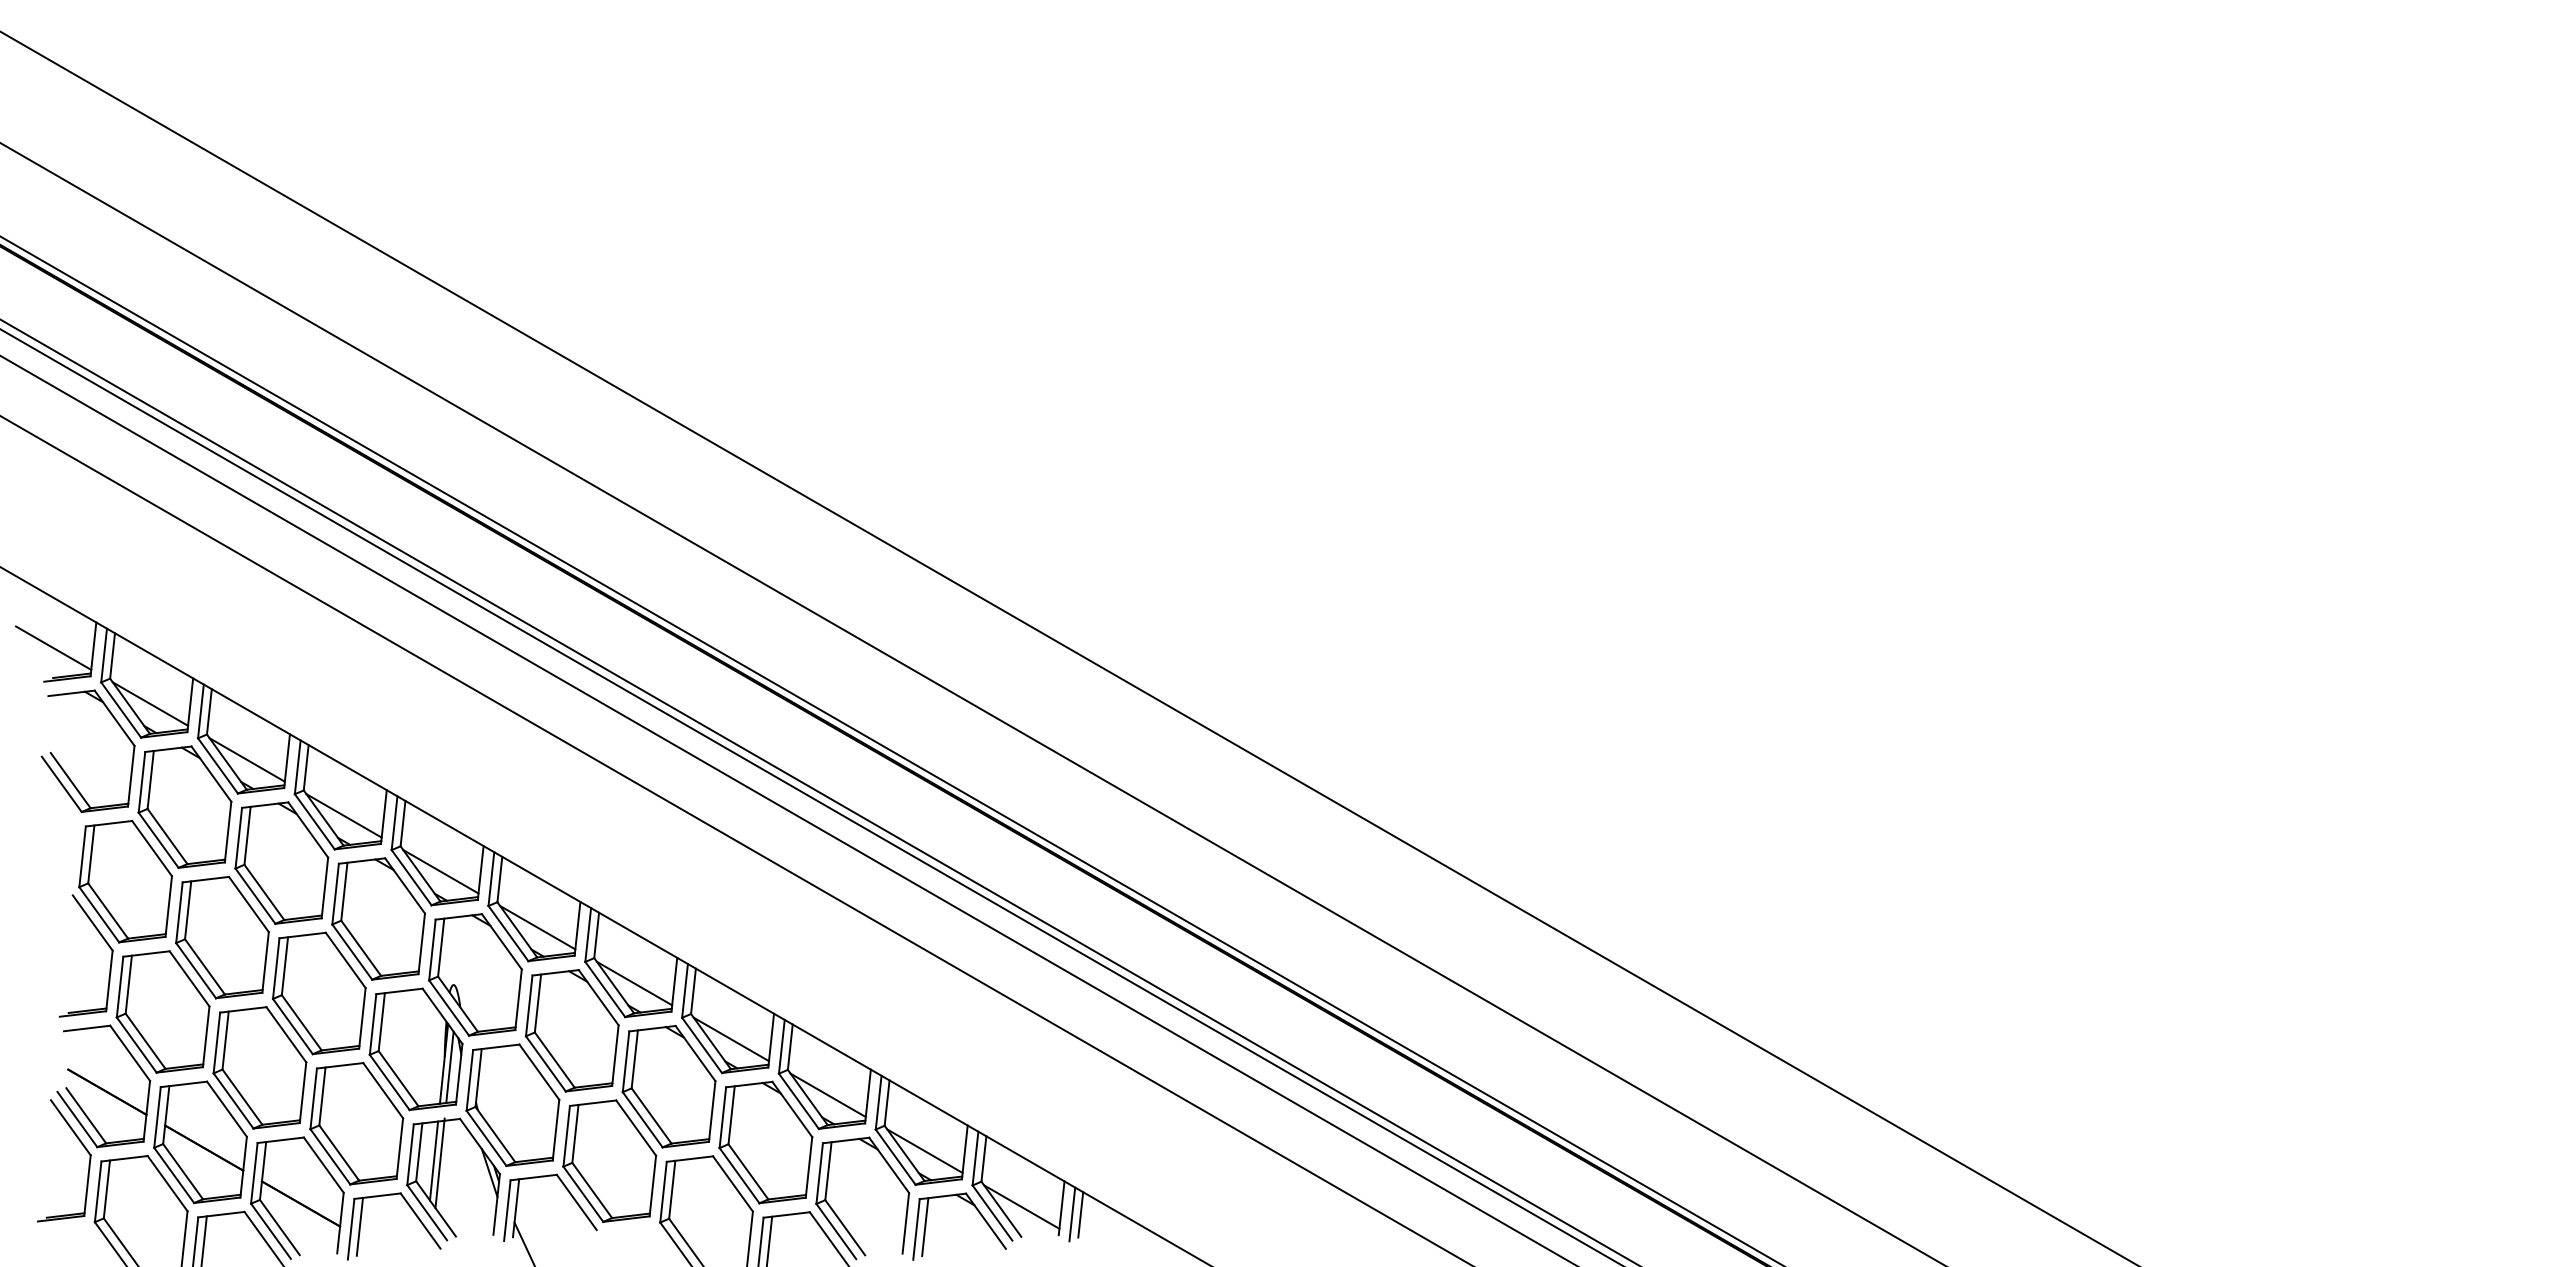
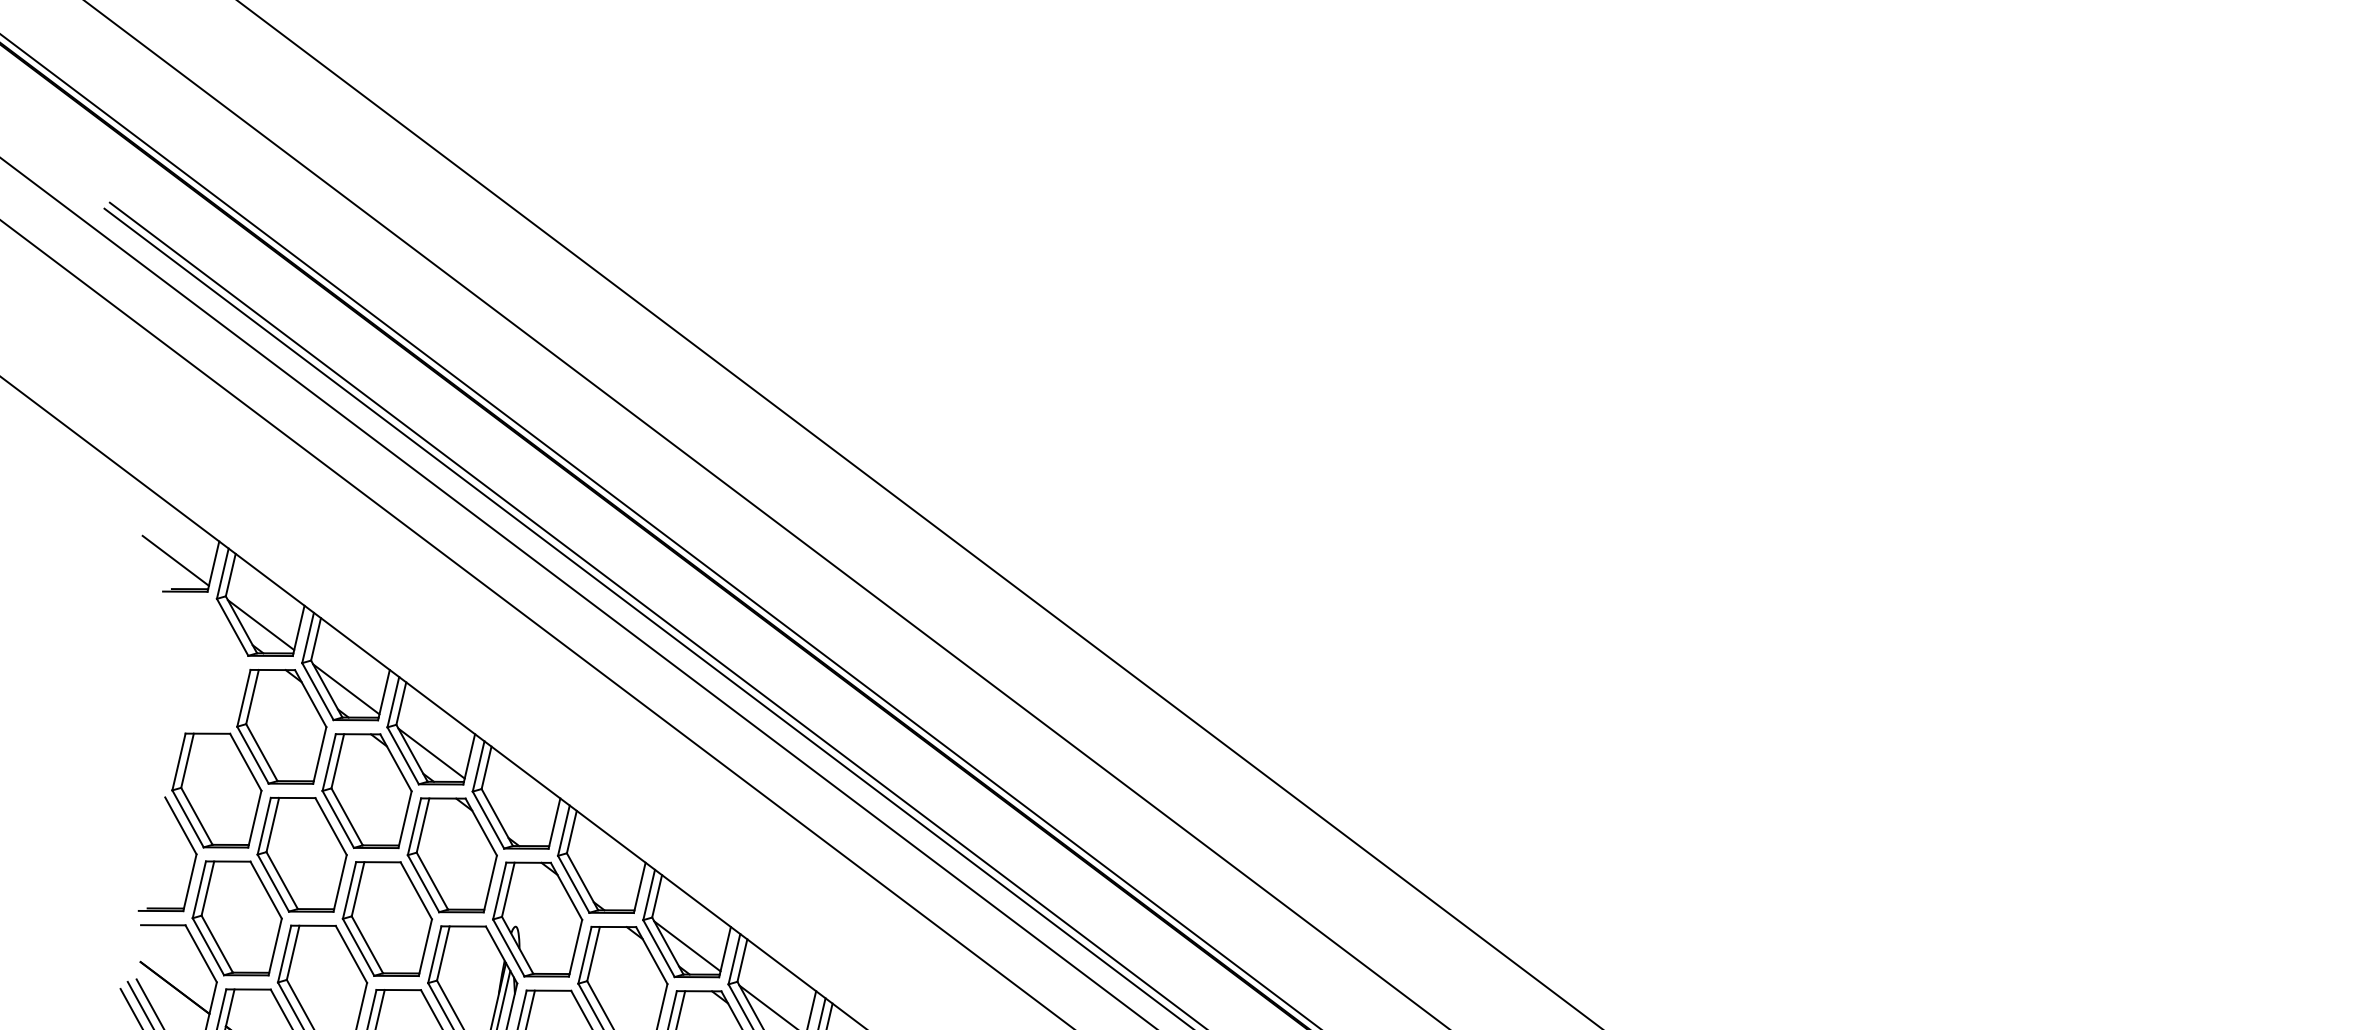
part: (63, 768) -> (171, 676), removed
line: (440, 871) -> (516, 817), removed
line: (537, 927) -> (601, 881), removed

